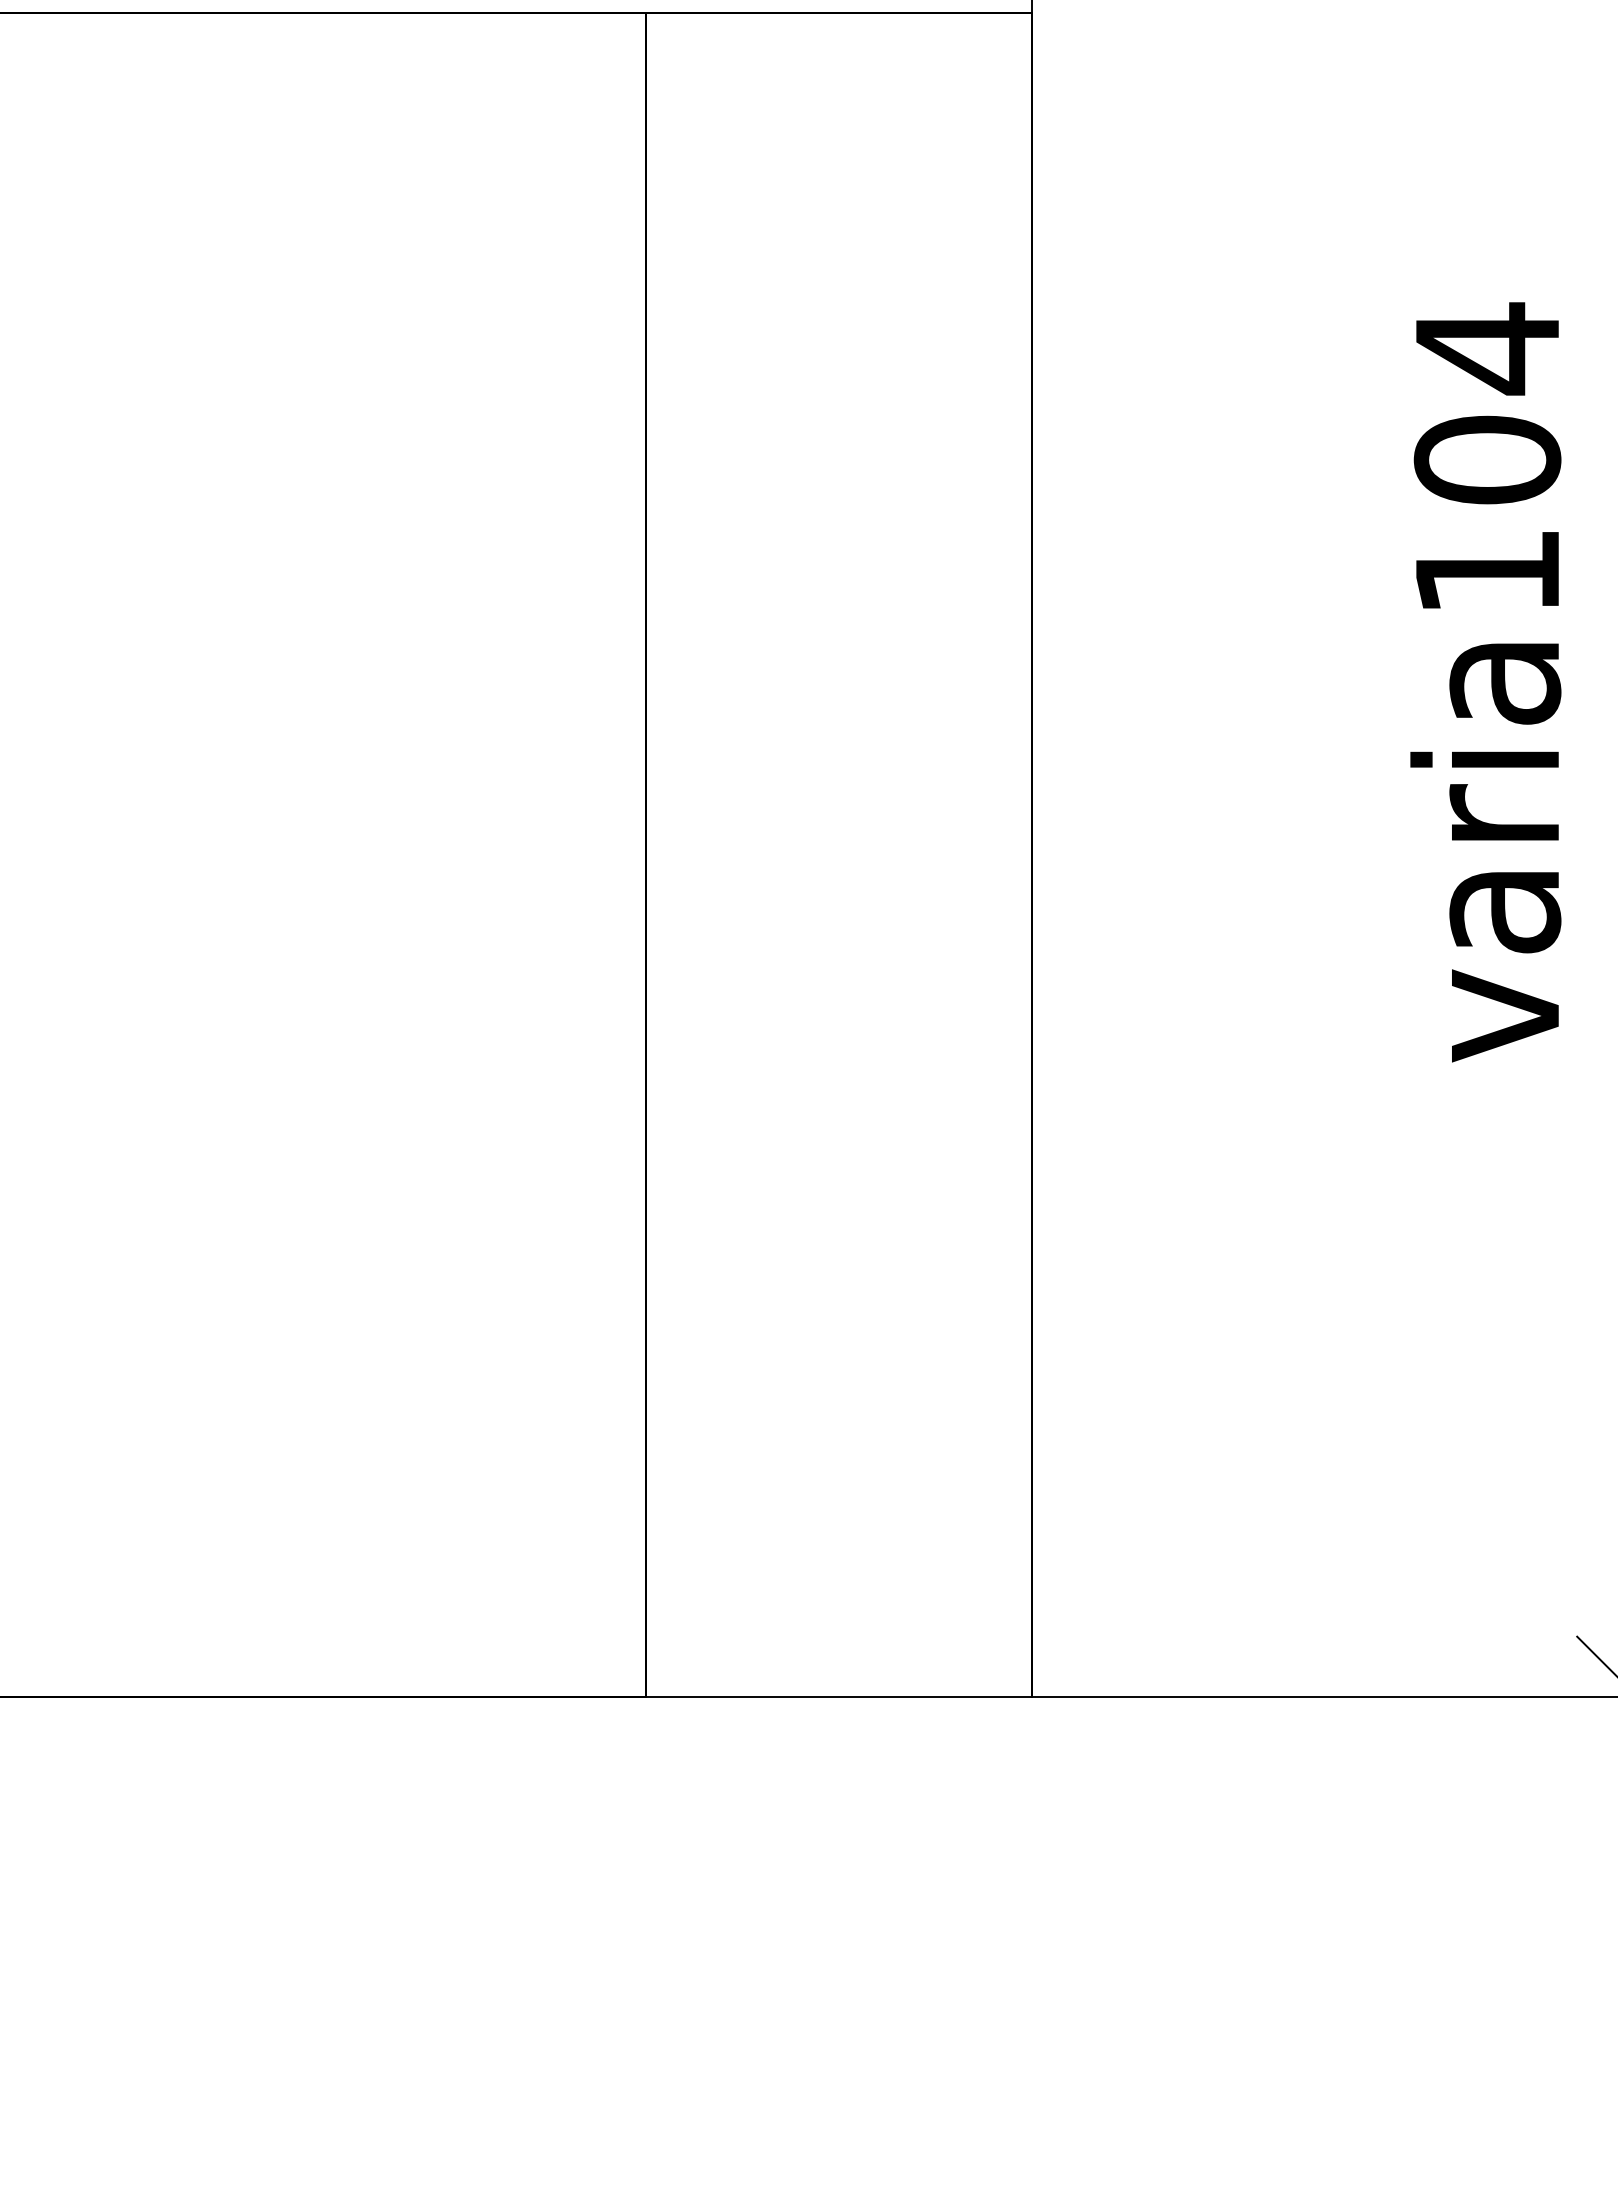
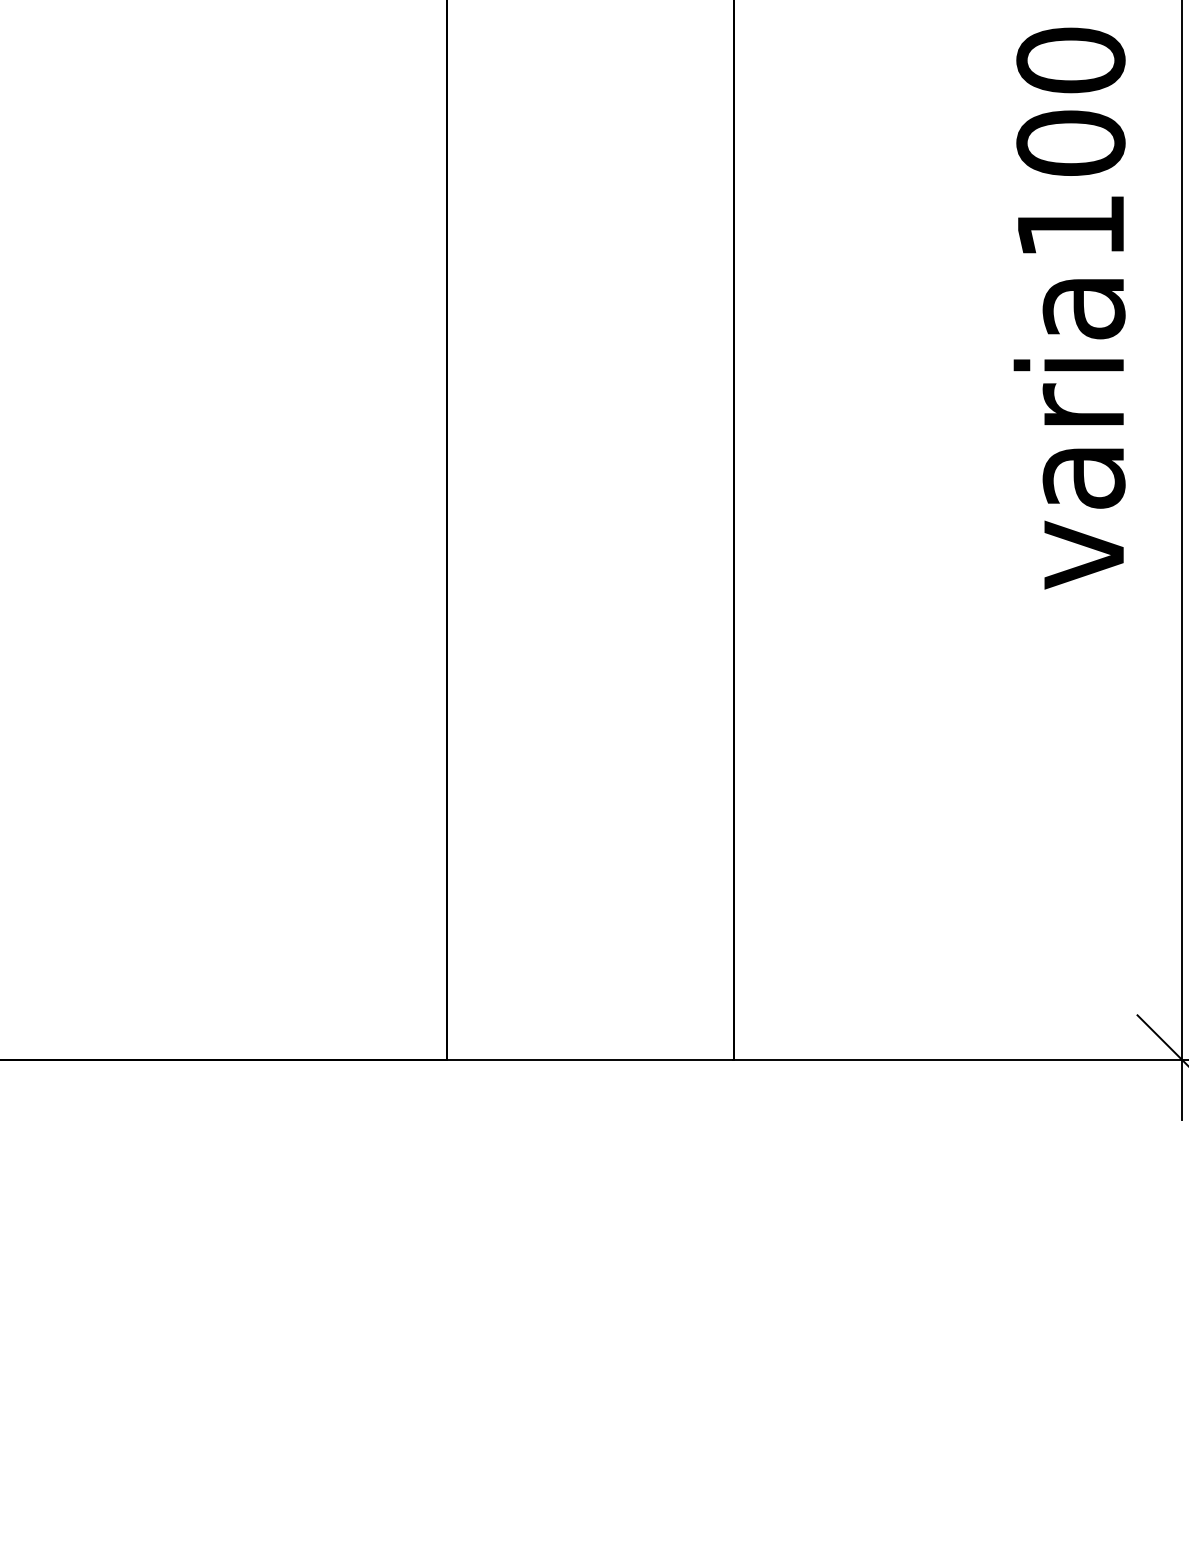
text: (1487, 348) -> (1070, 60), varia104 -> varia100

